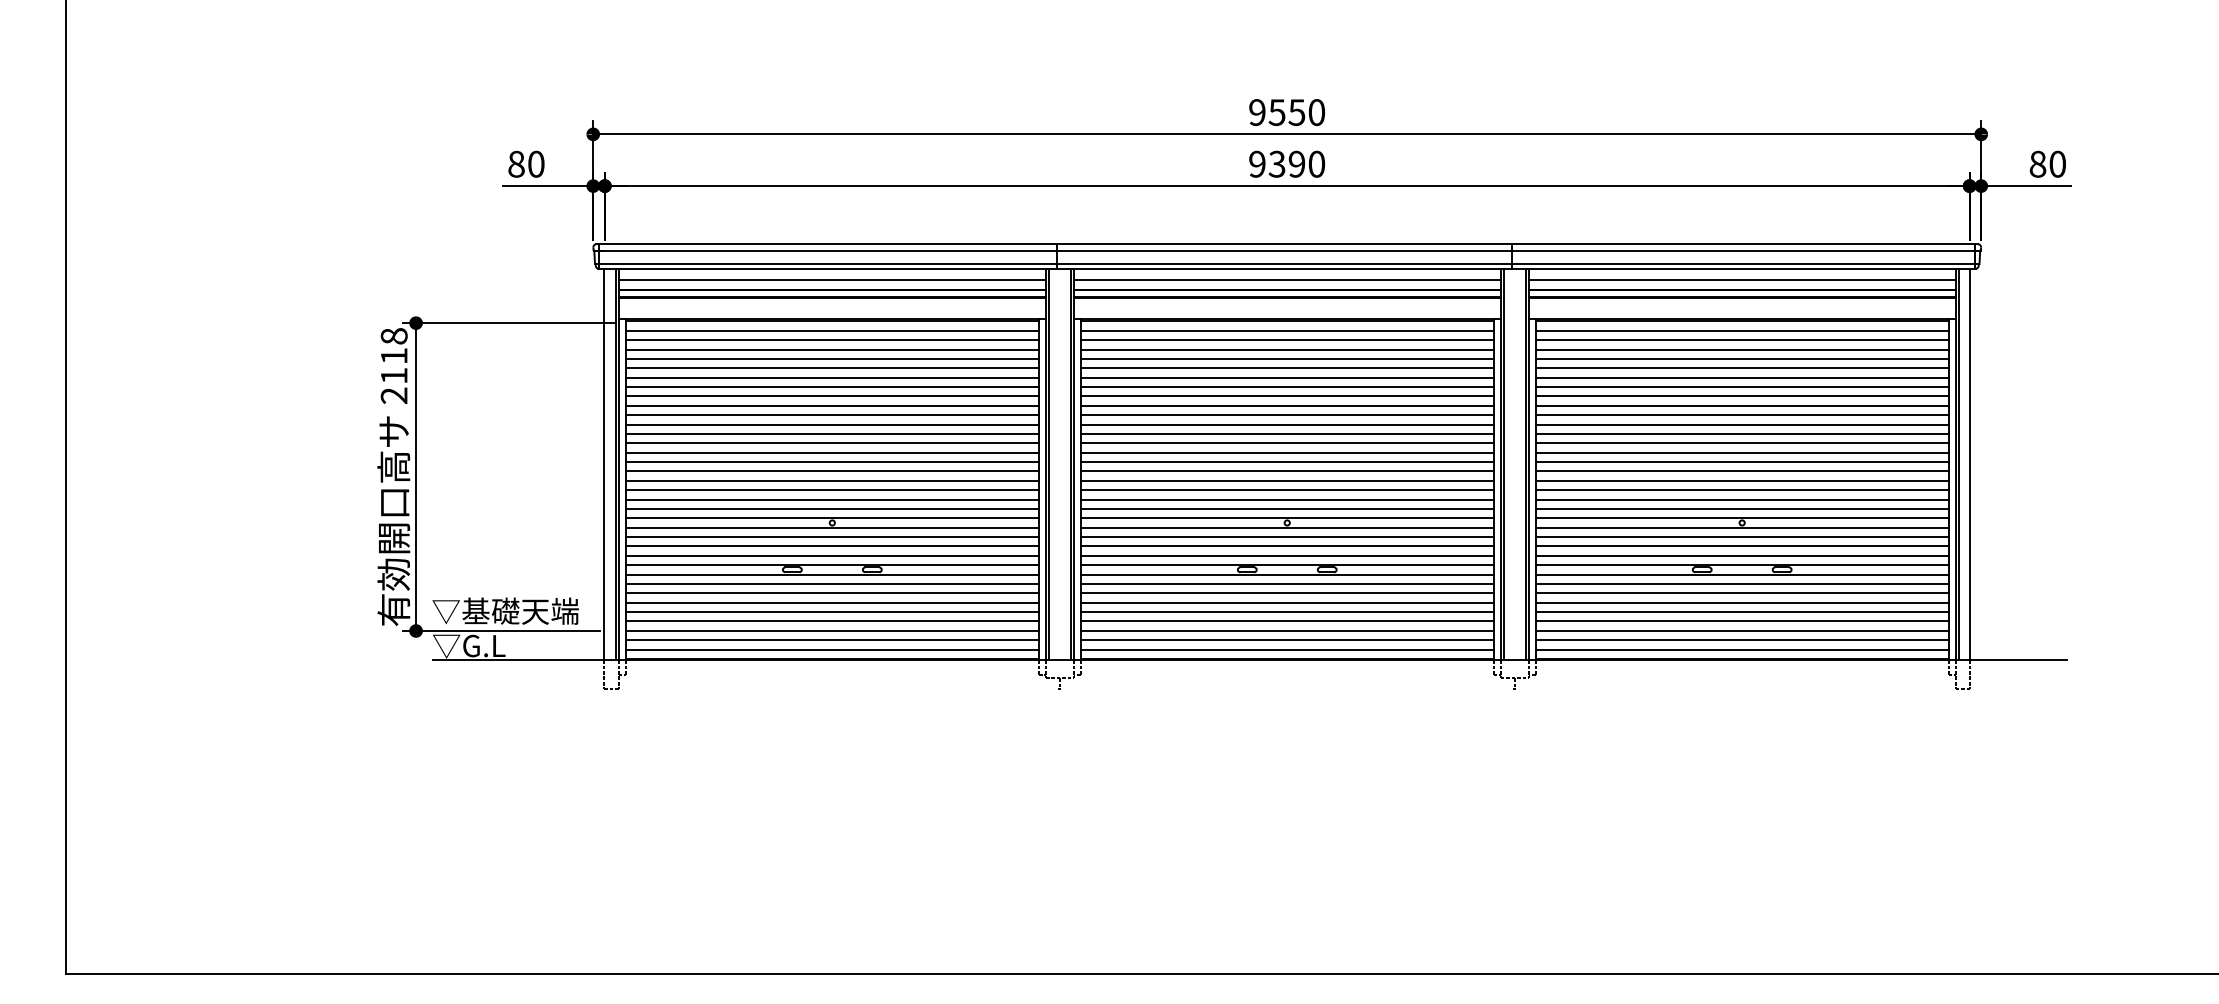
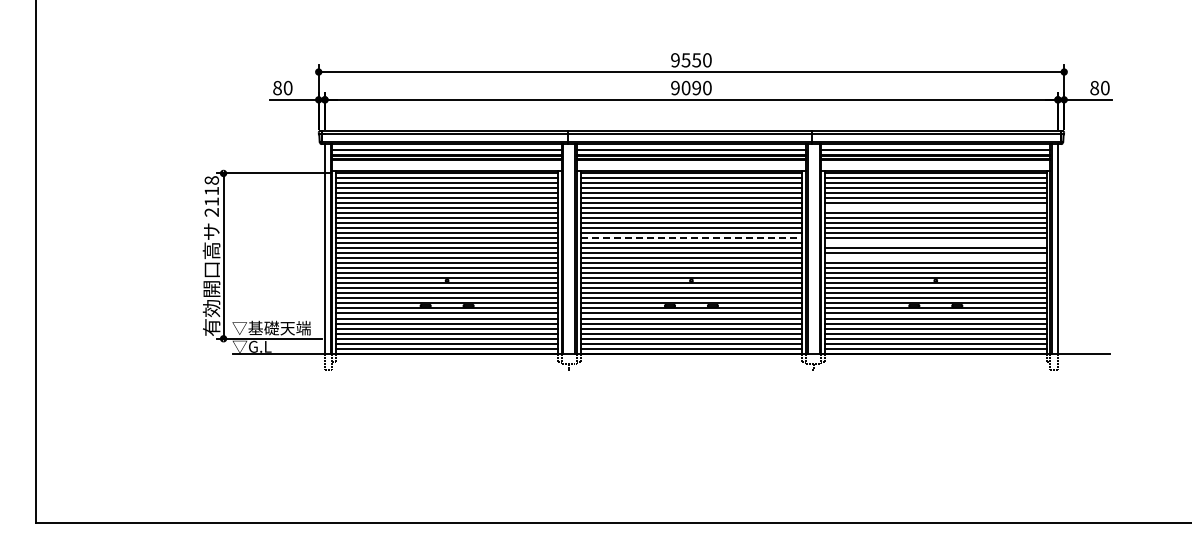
text: (1276, 164) -> (685, 88), 9390 -> 9090
line: (1741, 386) -> (935, 207), removed
line: (1287, 442) -> (691, 237), solid -> dashed
line: (1741, 453) -> (935, 243), removed
line: (1741, 481) -> (935, 258), removed

